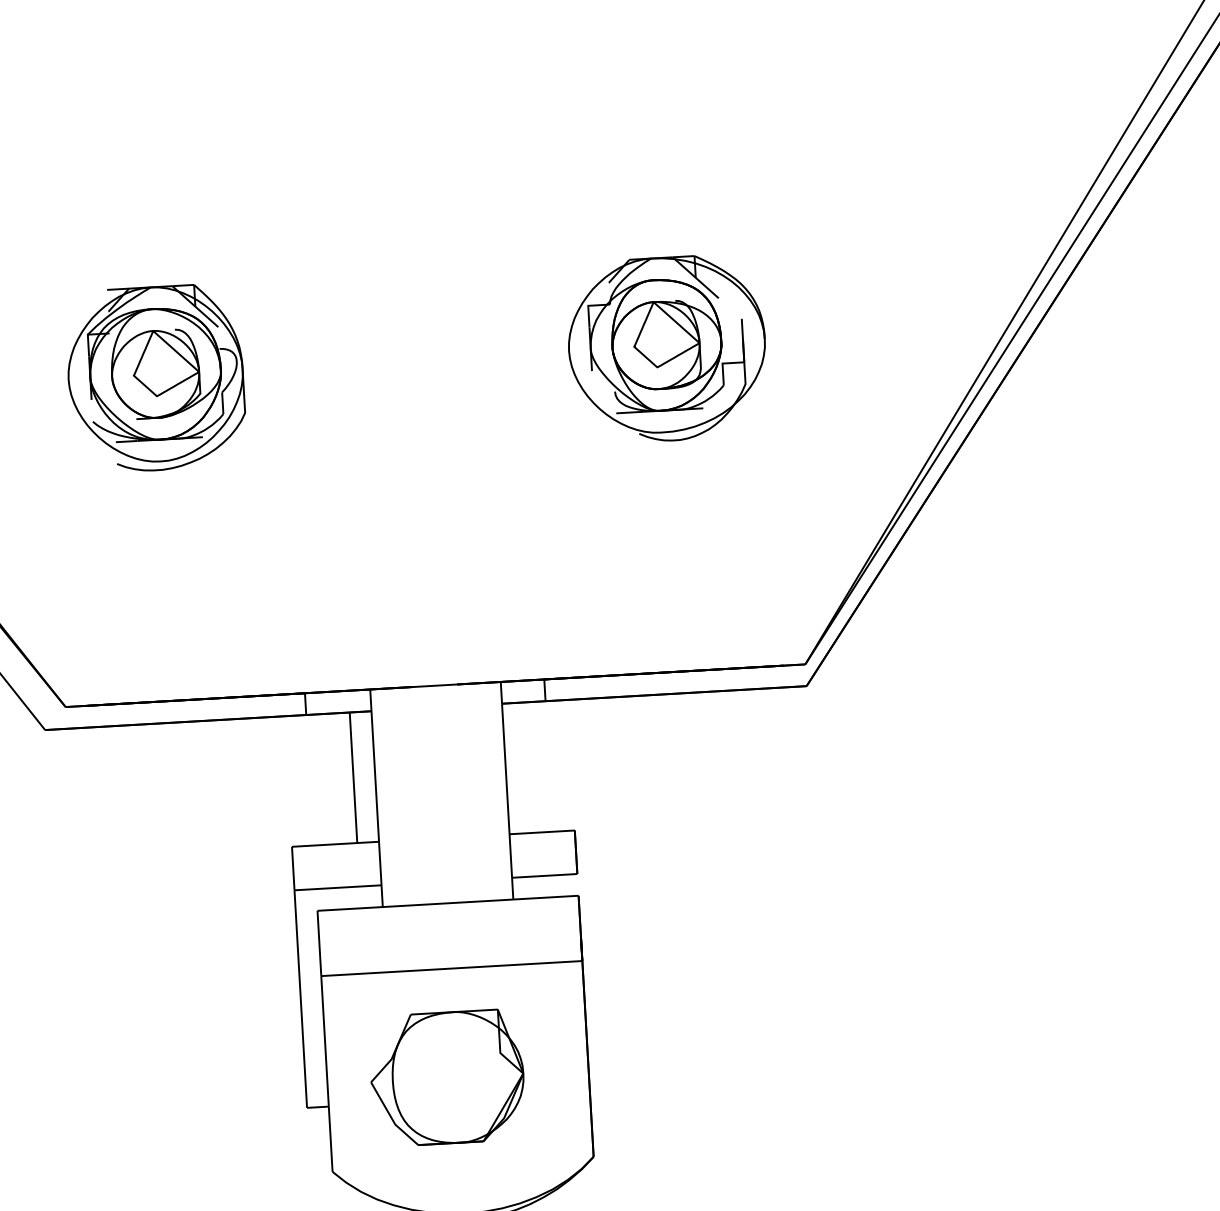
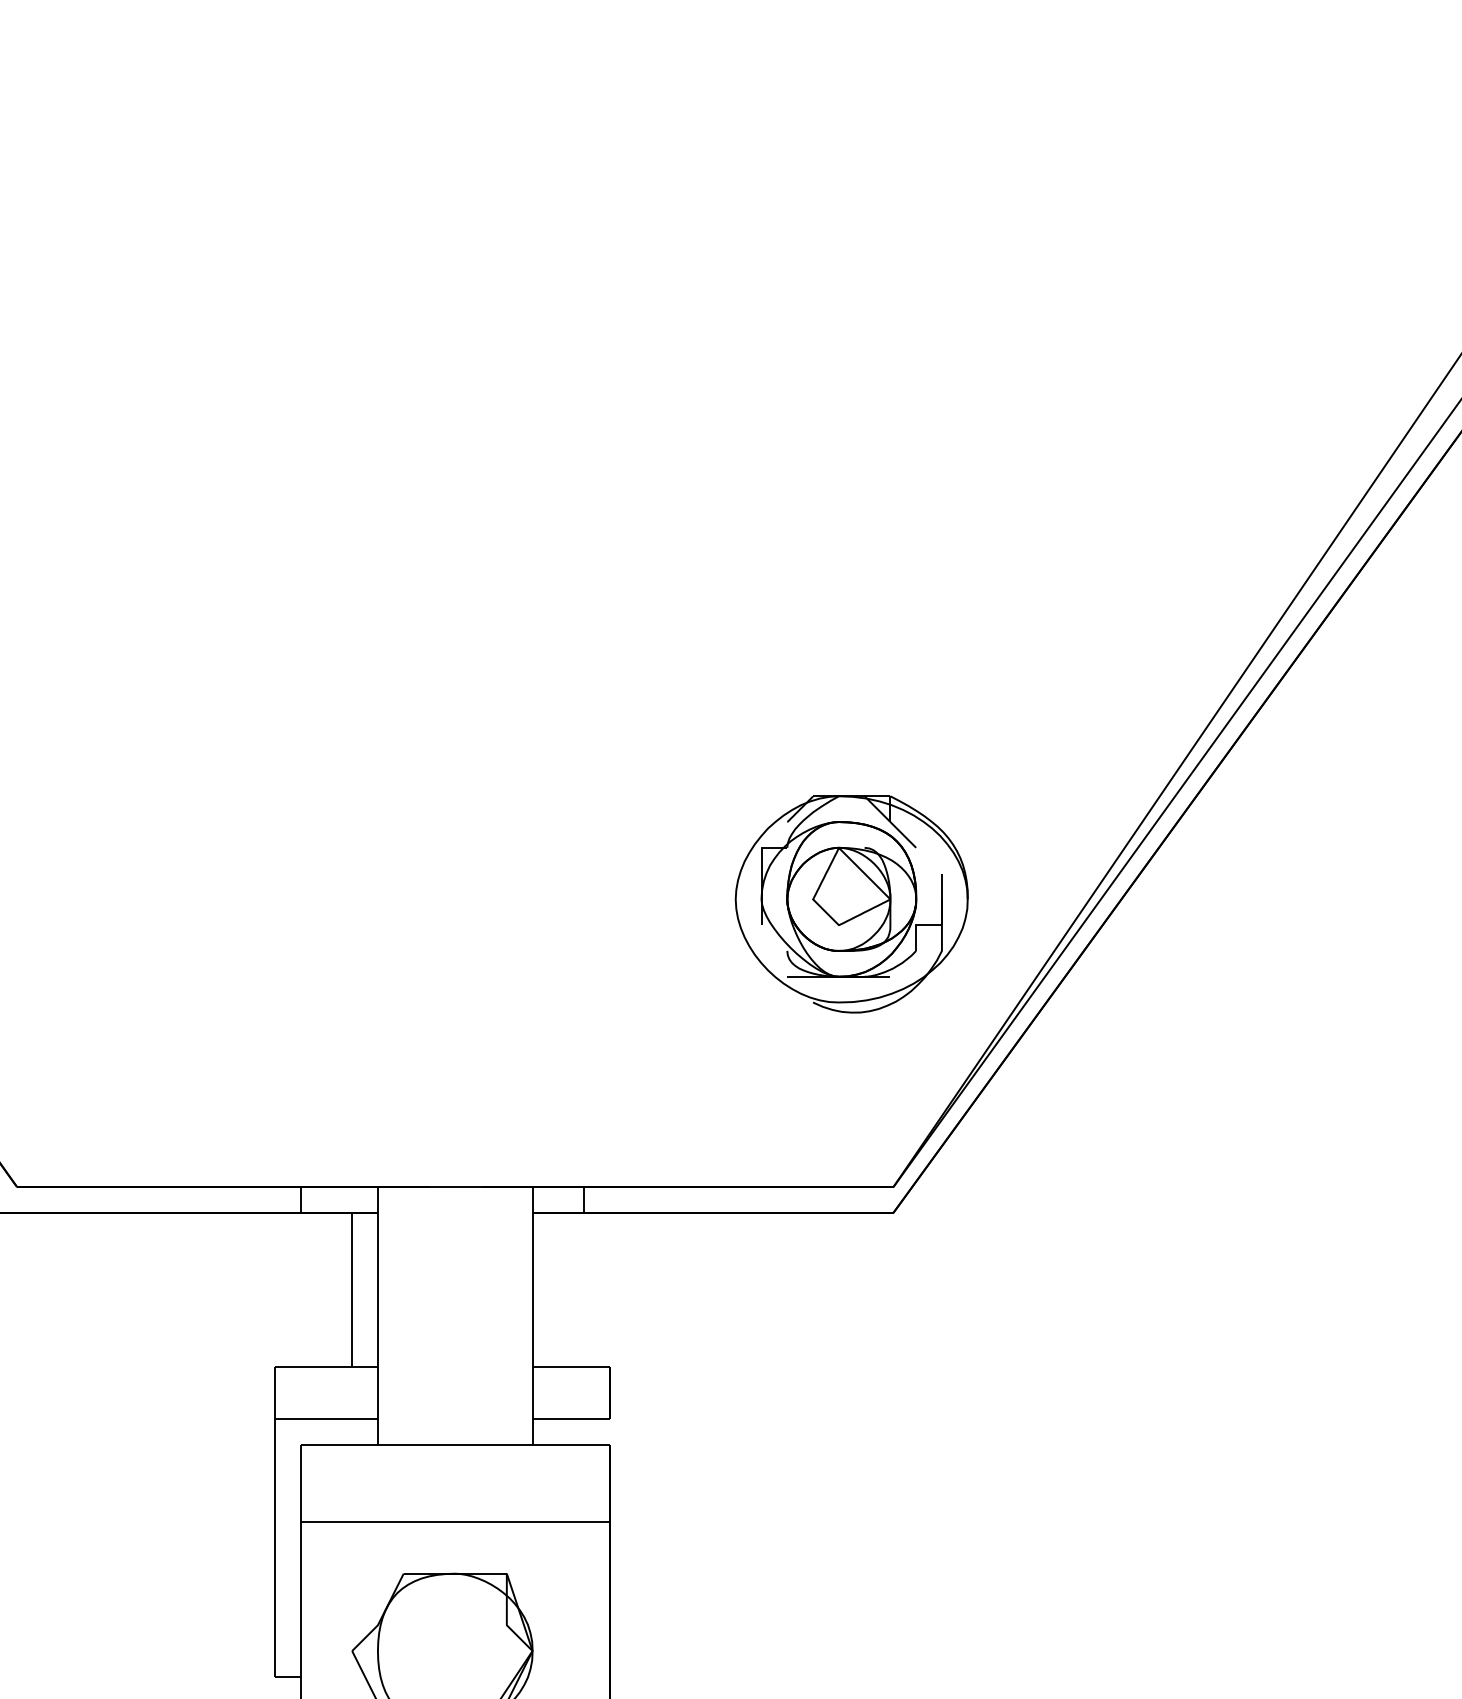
part: (666, 349) -> (851, 904), moved
part: (155, 378) -> (145, 805), removed

